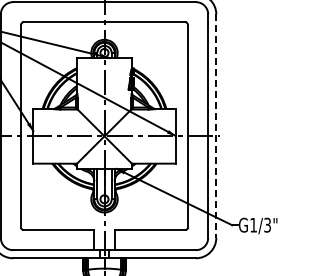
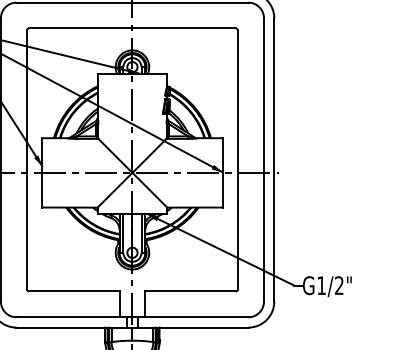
line: (216, 126) -> (274, 160), dashed -> solid
text: (267, 225) -> (339, 285), G1/3" -> G1/2"

